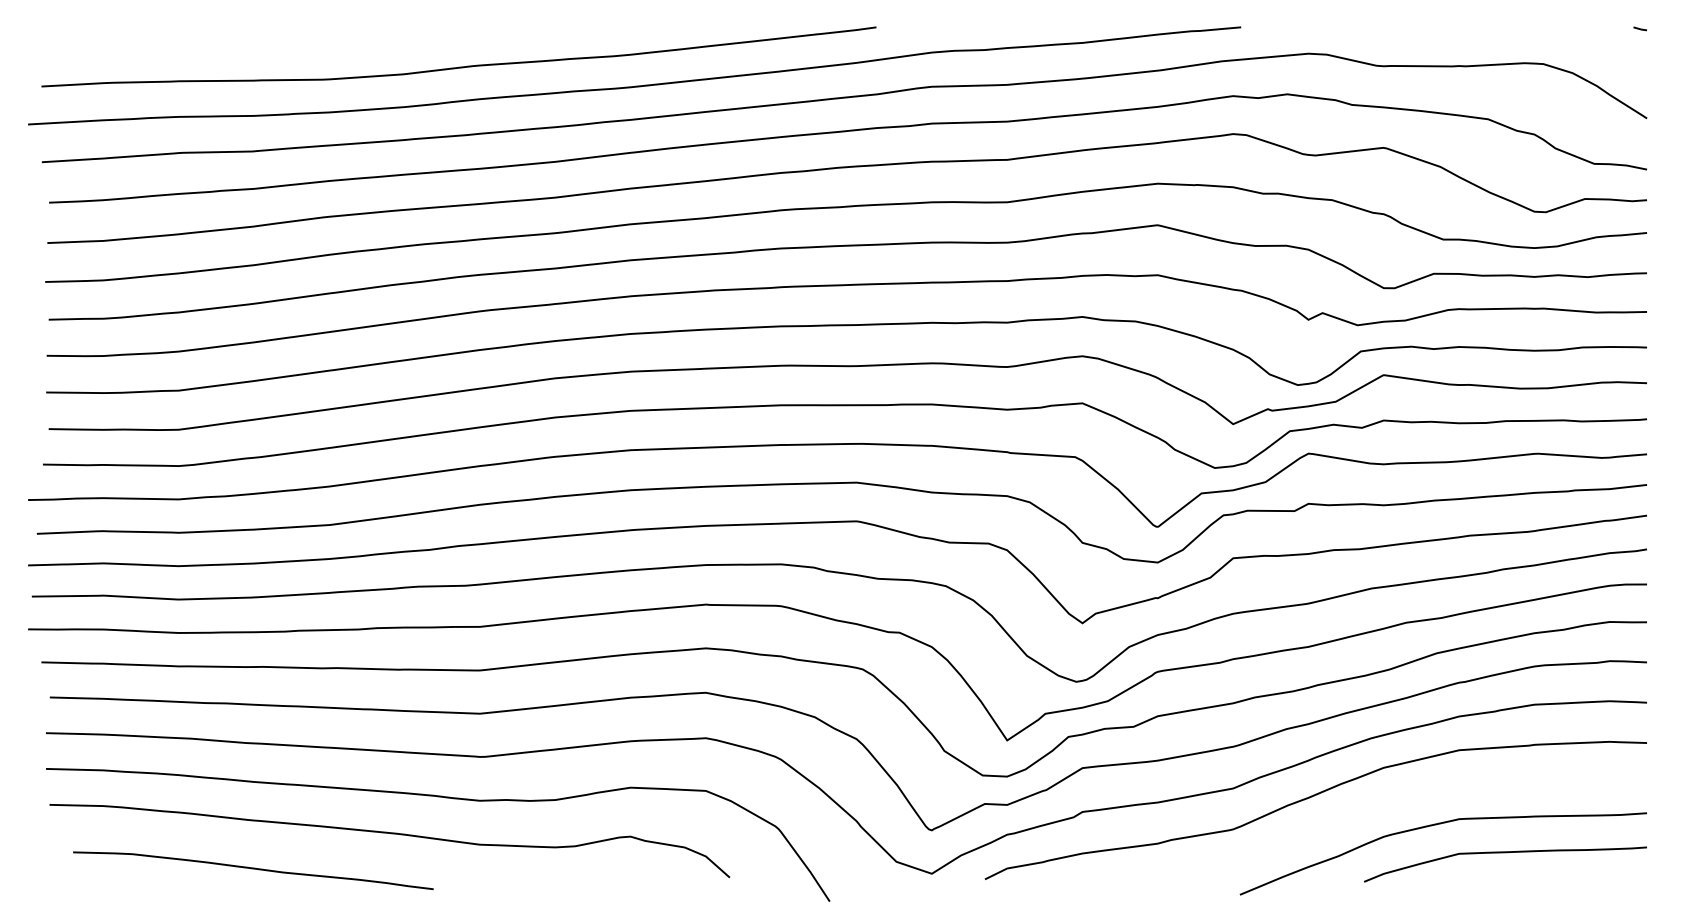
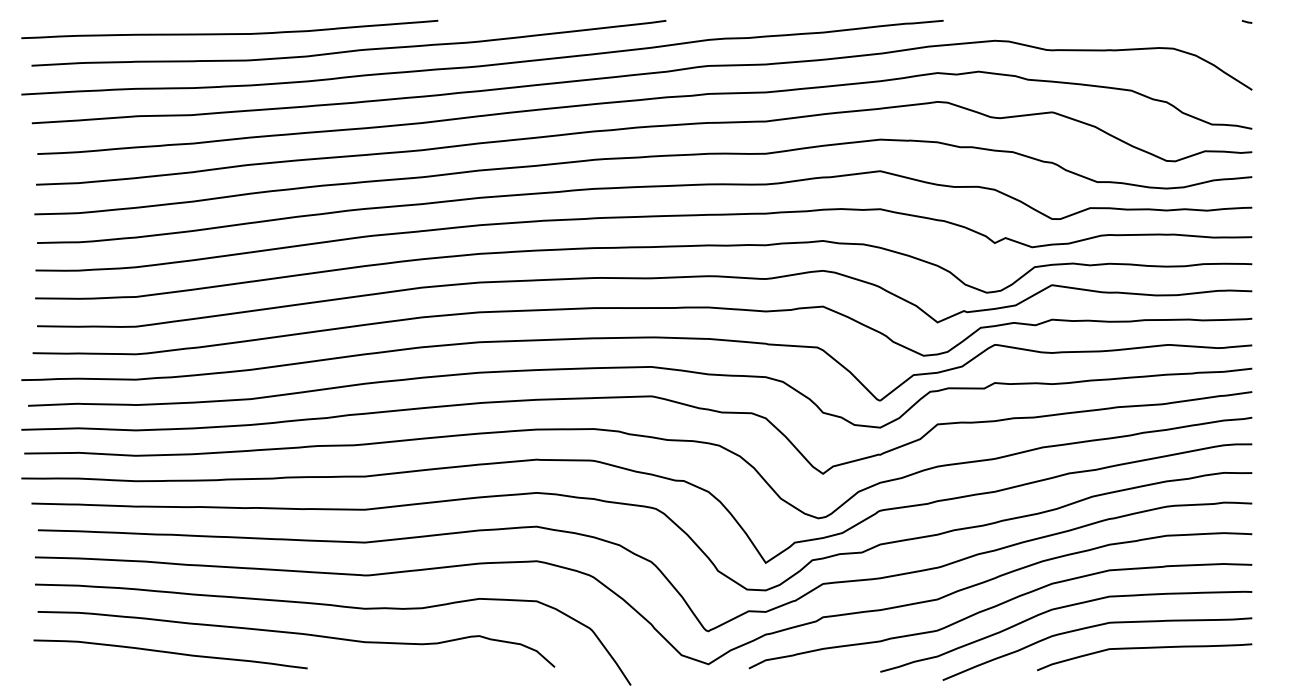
curve: (302, 44) -> (229, 33), added
curve: (1395, 800) -> (1061, 608), added
curve: (253, 869) -> (170, 653), moved

